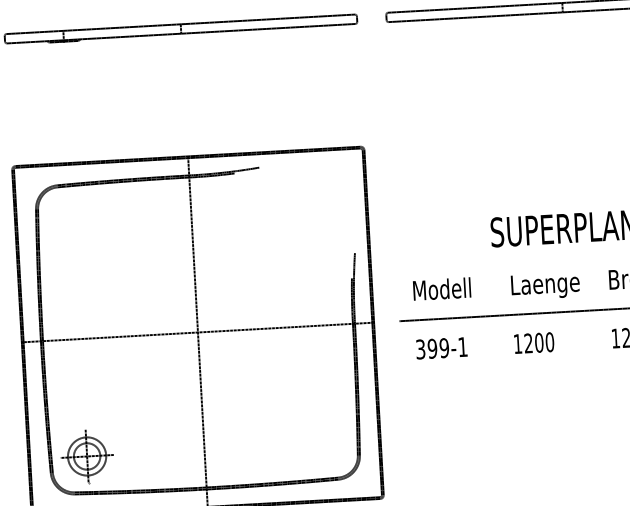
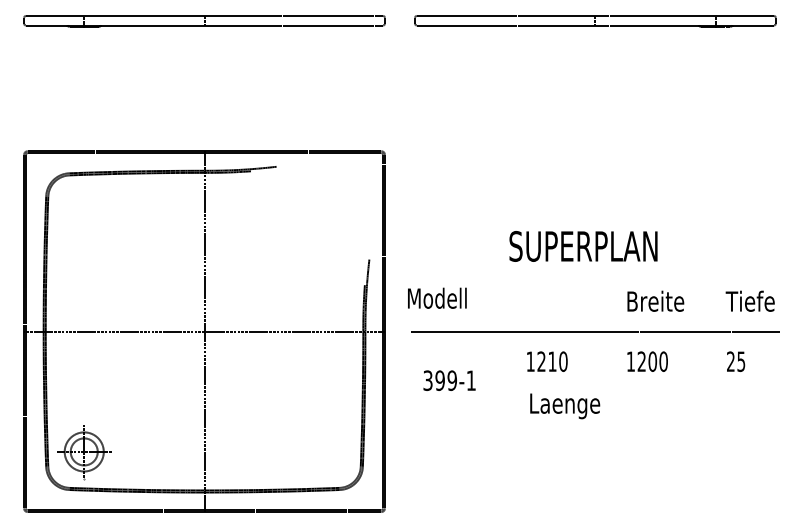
text: (545, 286) -> (565, 406), moved
text: (442, 288) -> (437, 297), moved
text: (539, 342) -> (552, 361), 1200 -> 1210
text: (441, 348) -> (449, 380), moved

